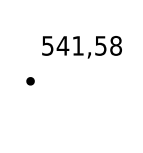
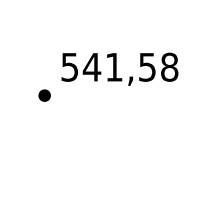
part: (30, 81) -> (44, 95), moved

